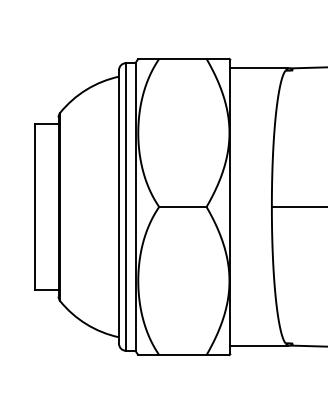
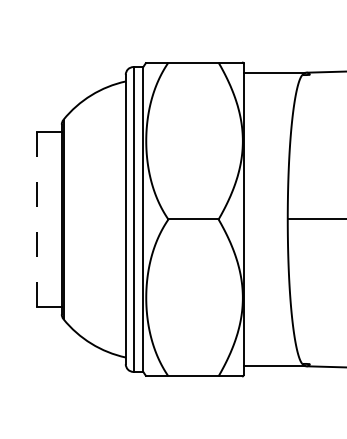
line: (34, 207) -> (36, 219), solid -> dashed

